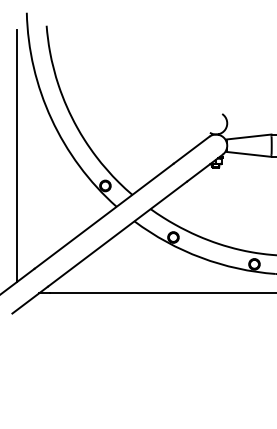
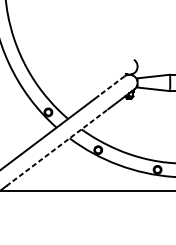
line: (191, 150) -> (111, 86), solid -> dashed
line: (118, 233) -> (57, 147), solid -> dashed

